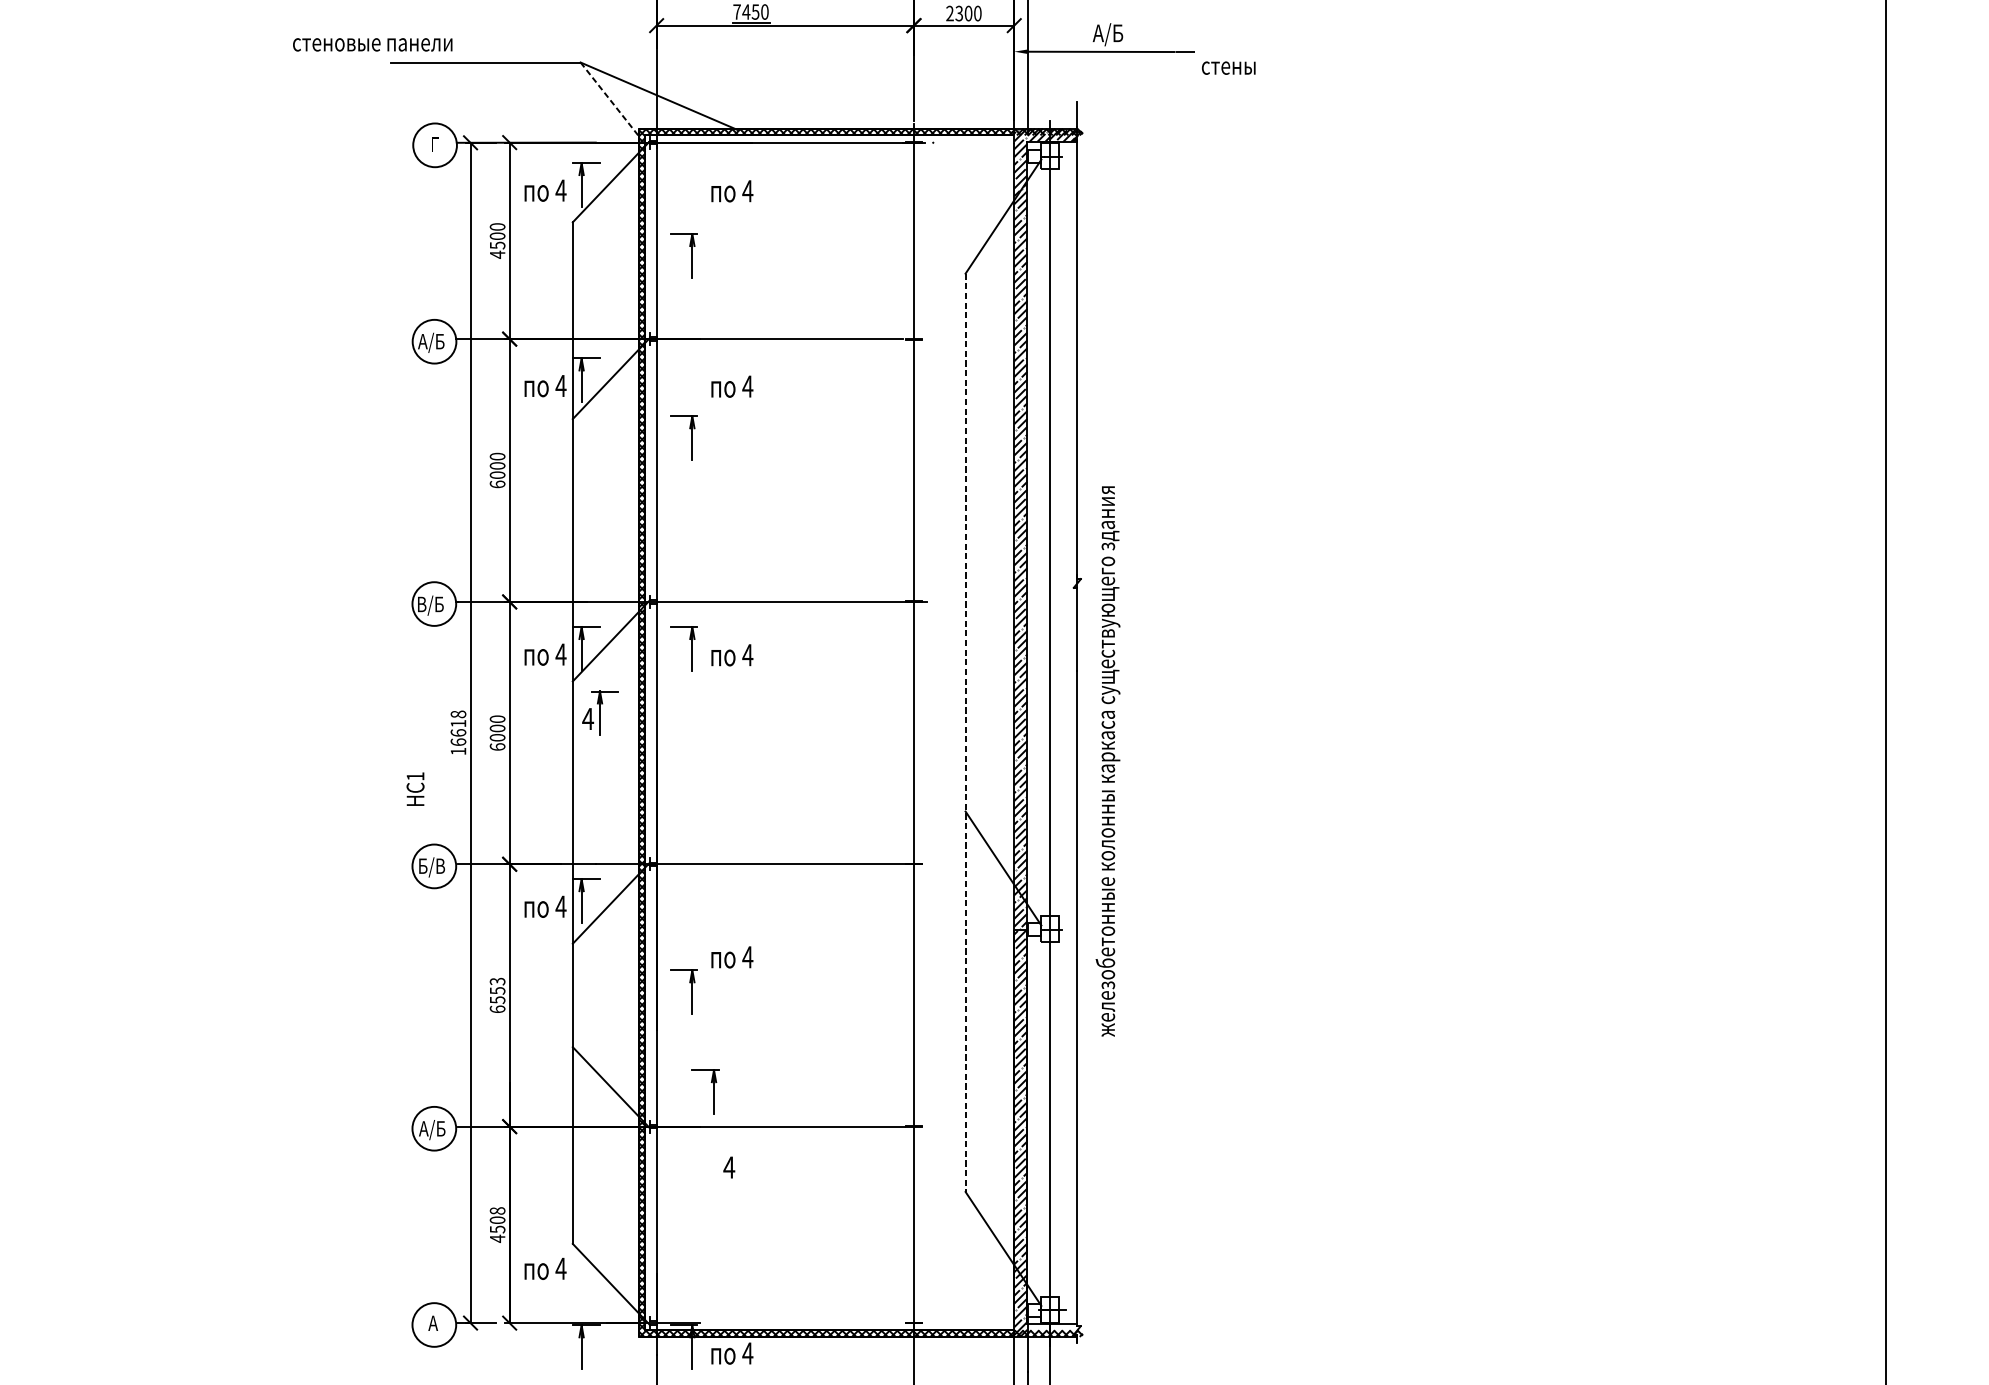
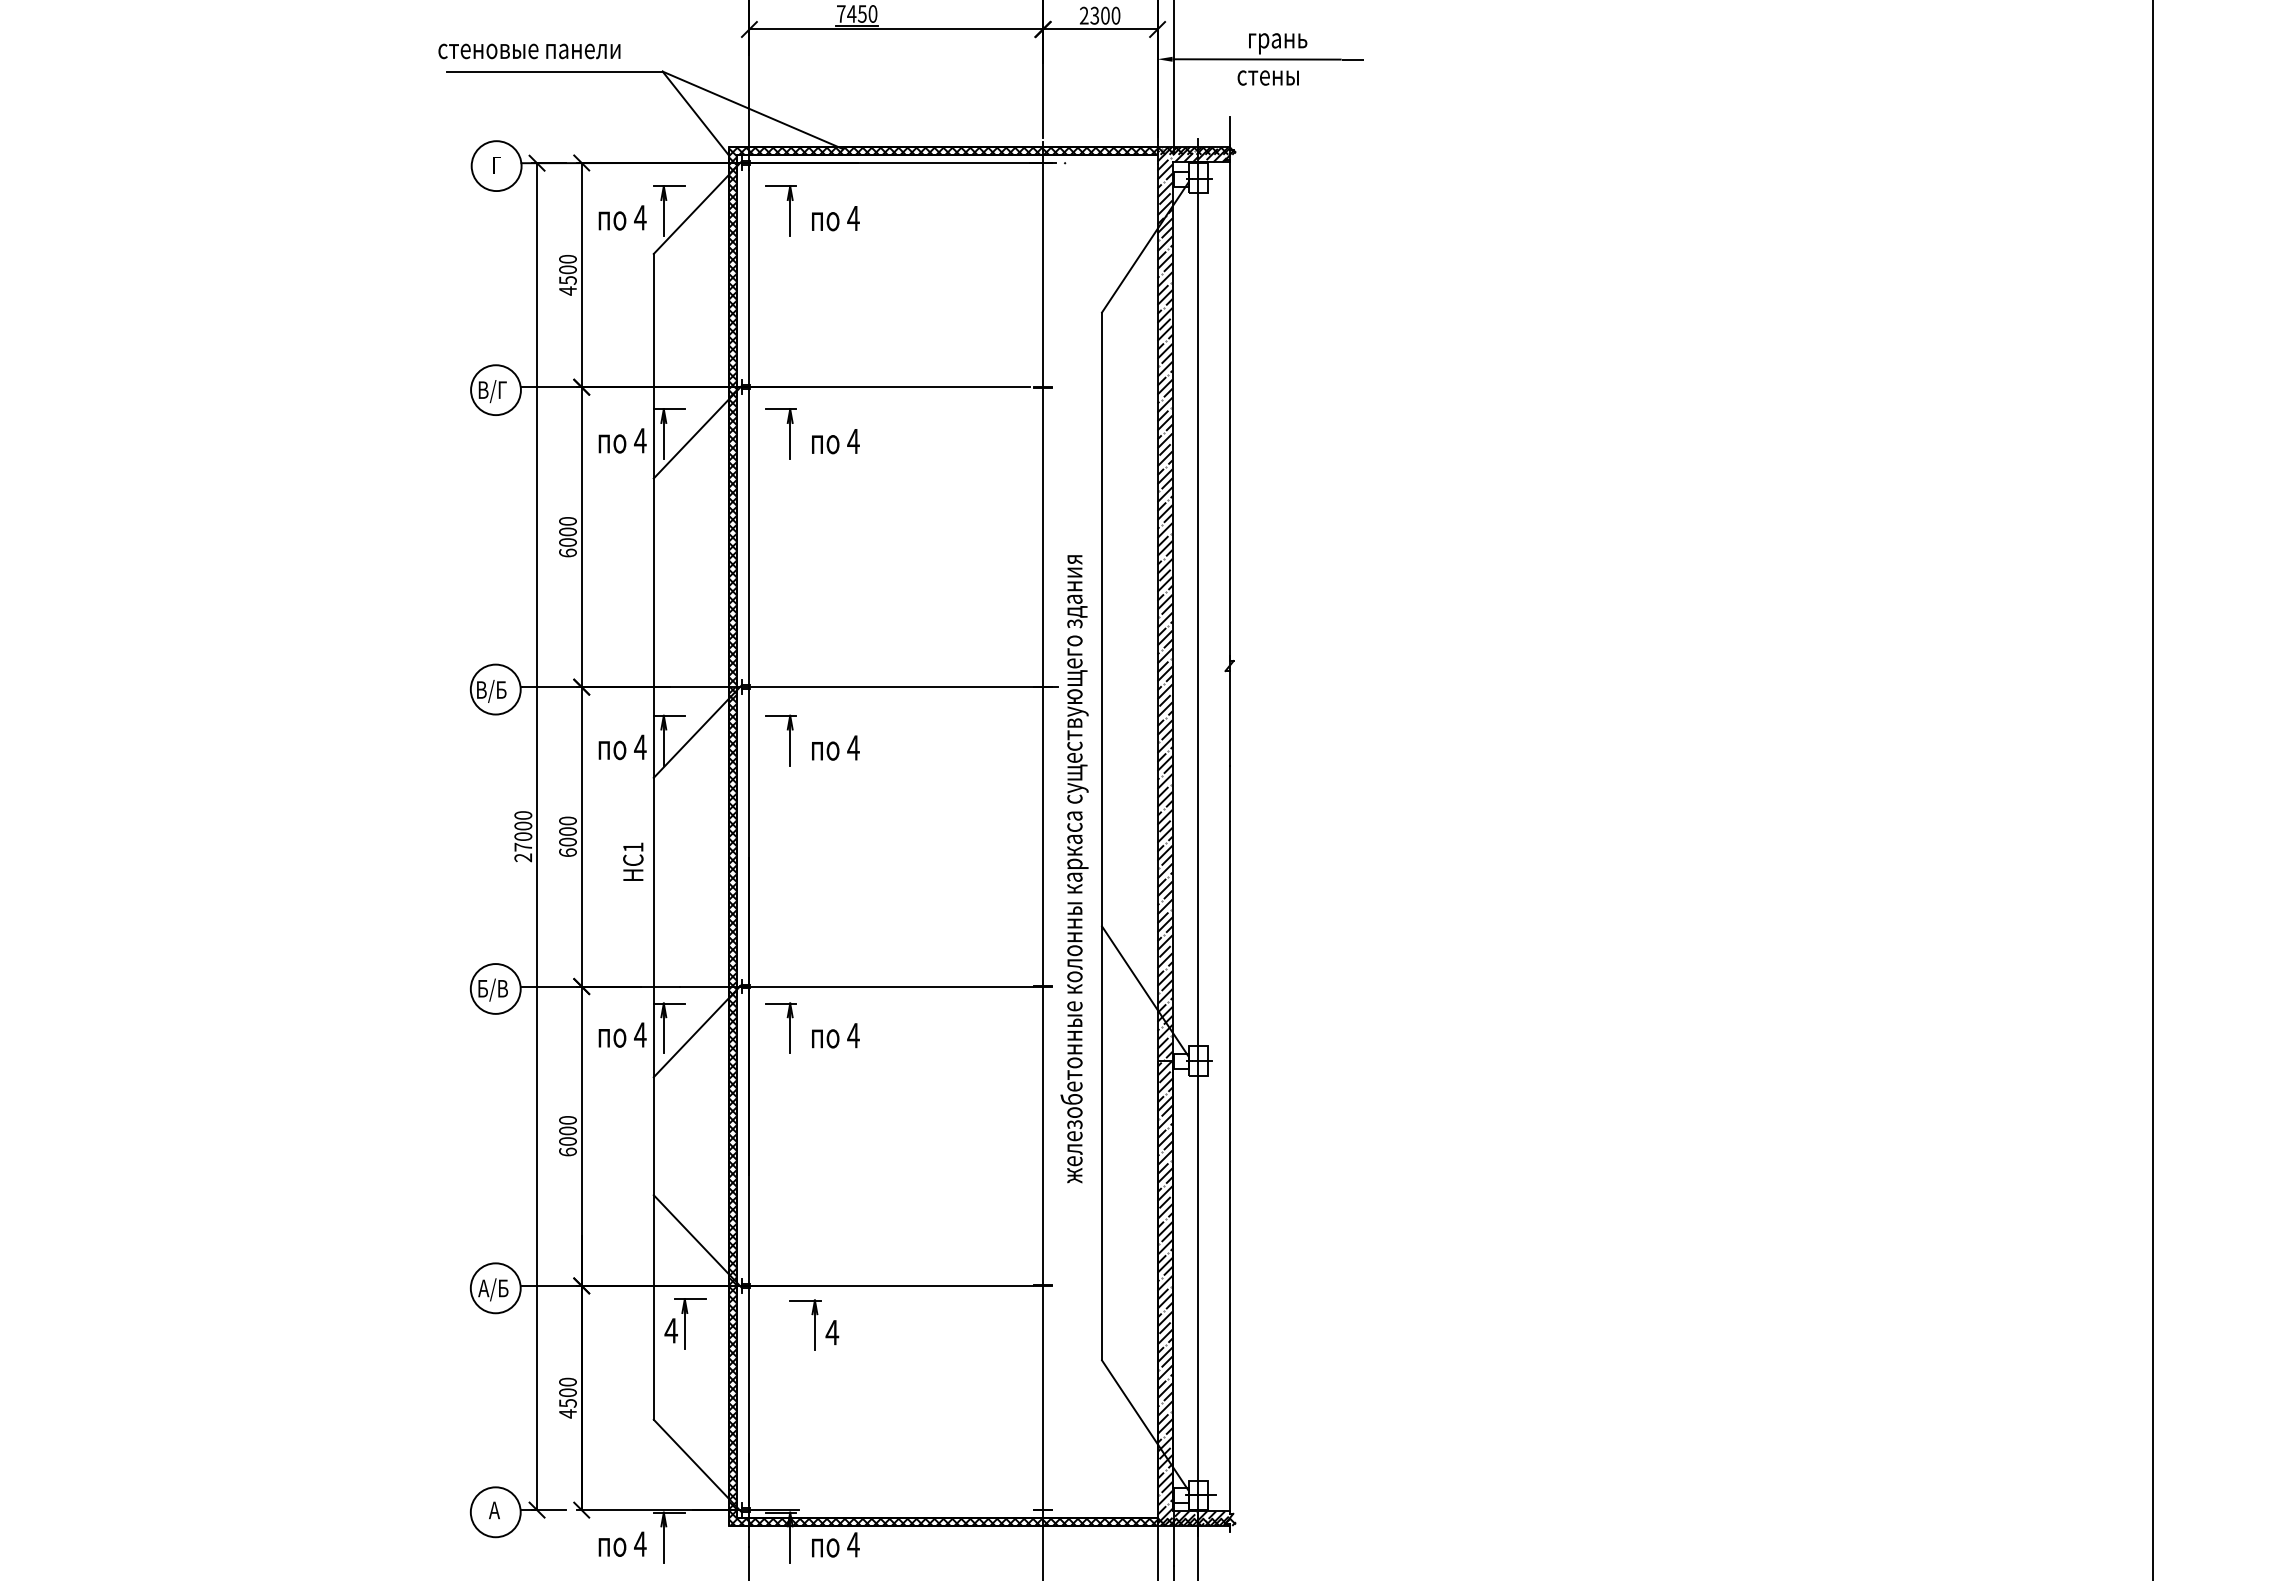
text: (1119, 35) -> (1277, 40), А/Б -> грань
text: (372, 44) -> (529, 51), moved
text: (1228, 67) -> (1267, 77), moved
line: (609, 99) -> (695, 113), dashed -> solid
part: (691, 255) -> (789, 210), moved
text: (431, 342) -> (492, 391), А/Б -> В/Г
part: (691, 437) -> (789, 433), moved
part: (600, 712) -> (685, 1323), moved
text: (458, 732) -> (523, 836), 16618^M -> 27000^M
line: (966, 732) -> (1102, 836), dashed -> solid
text: (1107, 761) -> (1074, 869), moved
text: (415, 788) -> (633, 861), moved
text: (732, 957) -> (835, 1035), moved
text: (497, 991) -> (567, 1131), 6553 -> 6000
part: (691, 991) -> (789, 1027), moved
part: (713, 1091) -> (814, 1324), moved
text: (497, 1210) -> (567, 1381), 4508 -> 4500
text: (545, 1268) -> (622, 1543), moved
hatch: (1052, 1330) -> (1201, 1518), added

